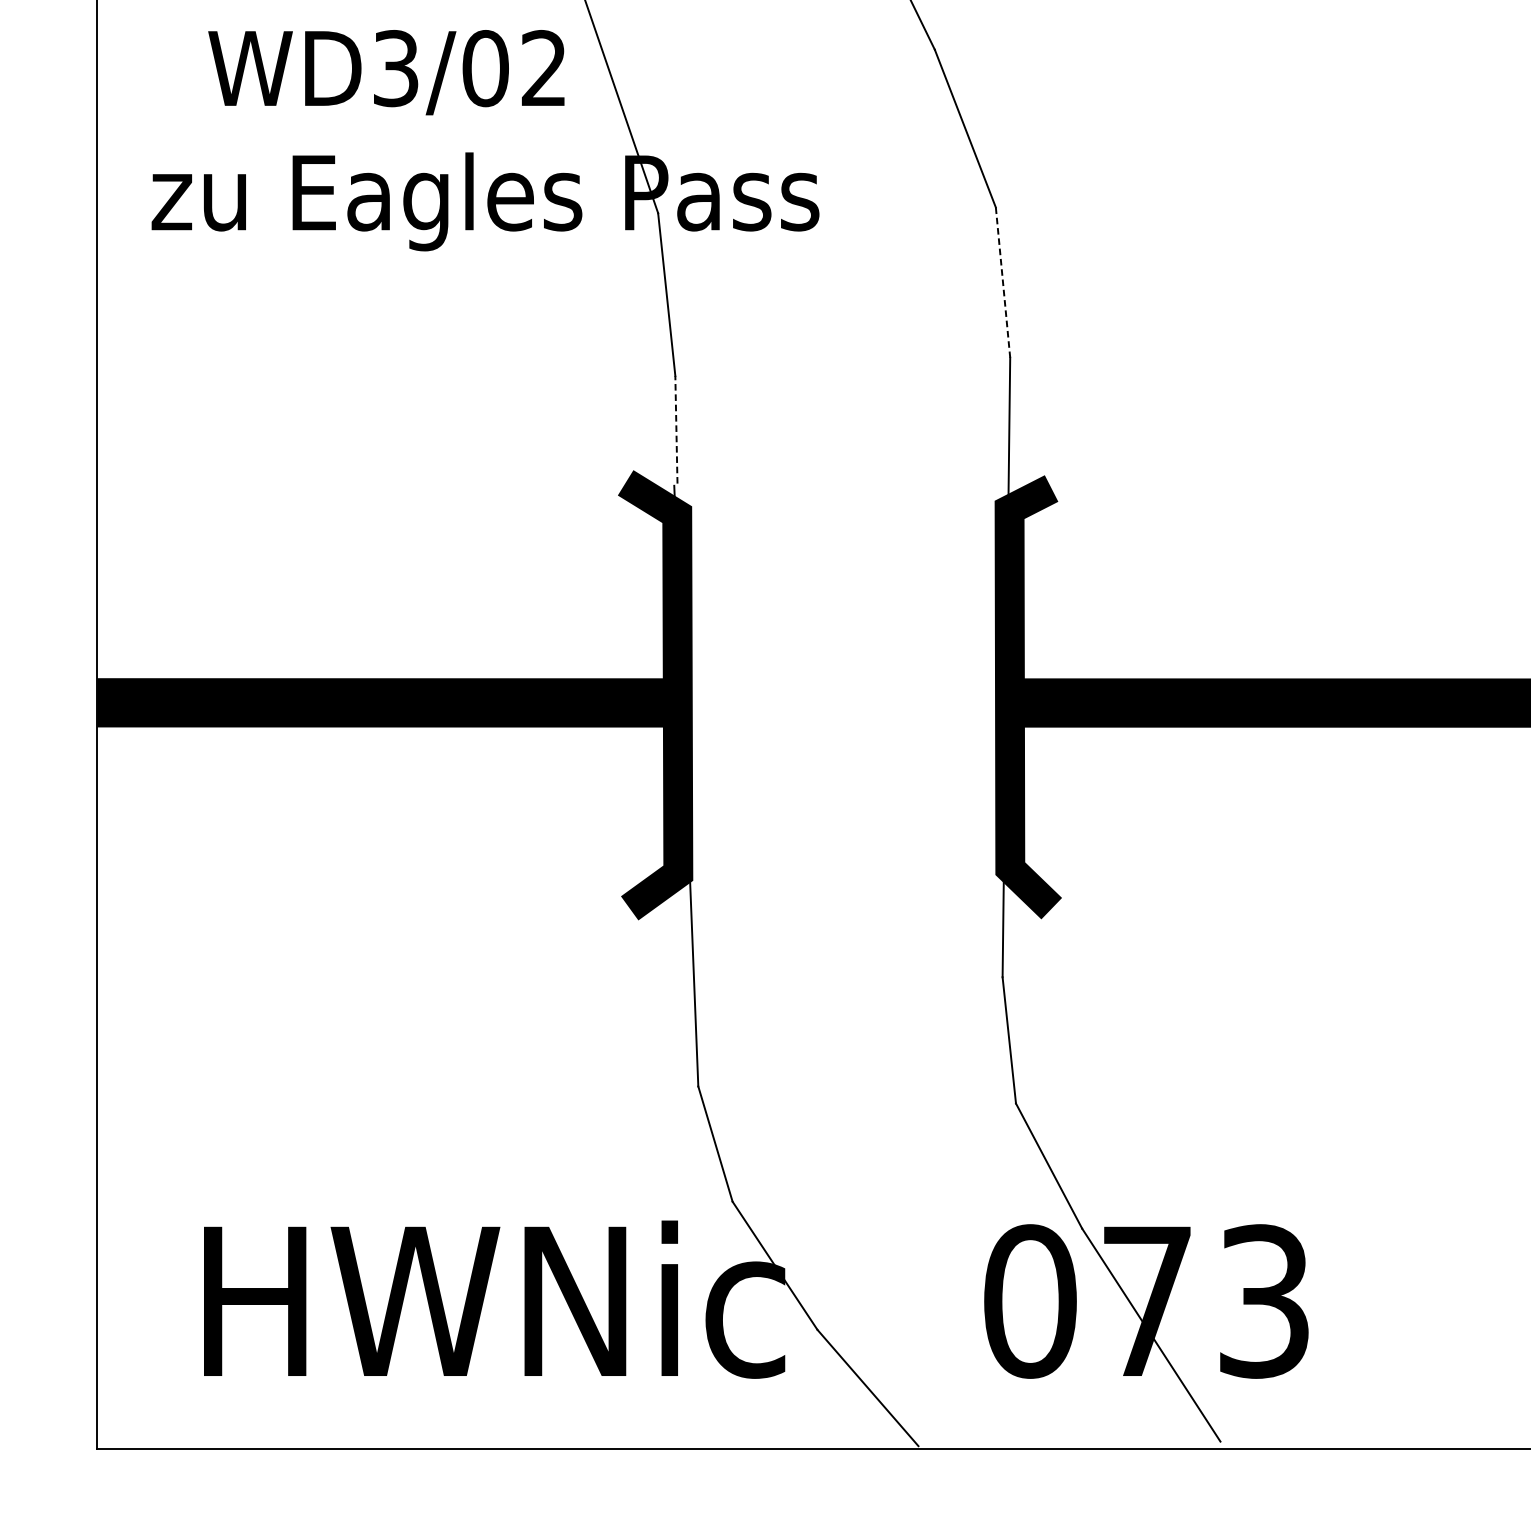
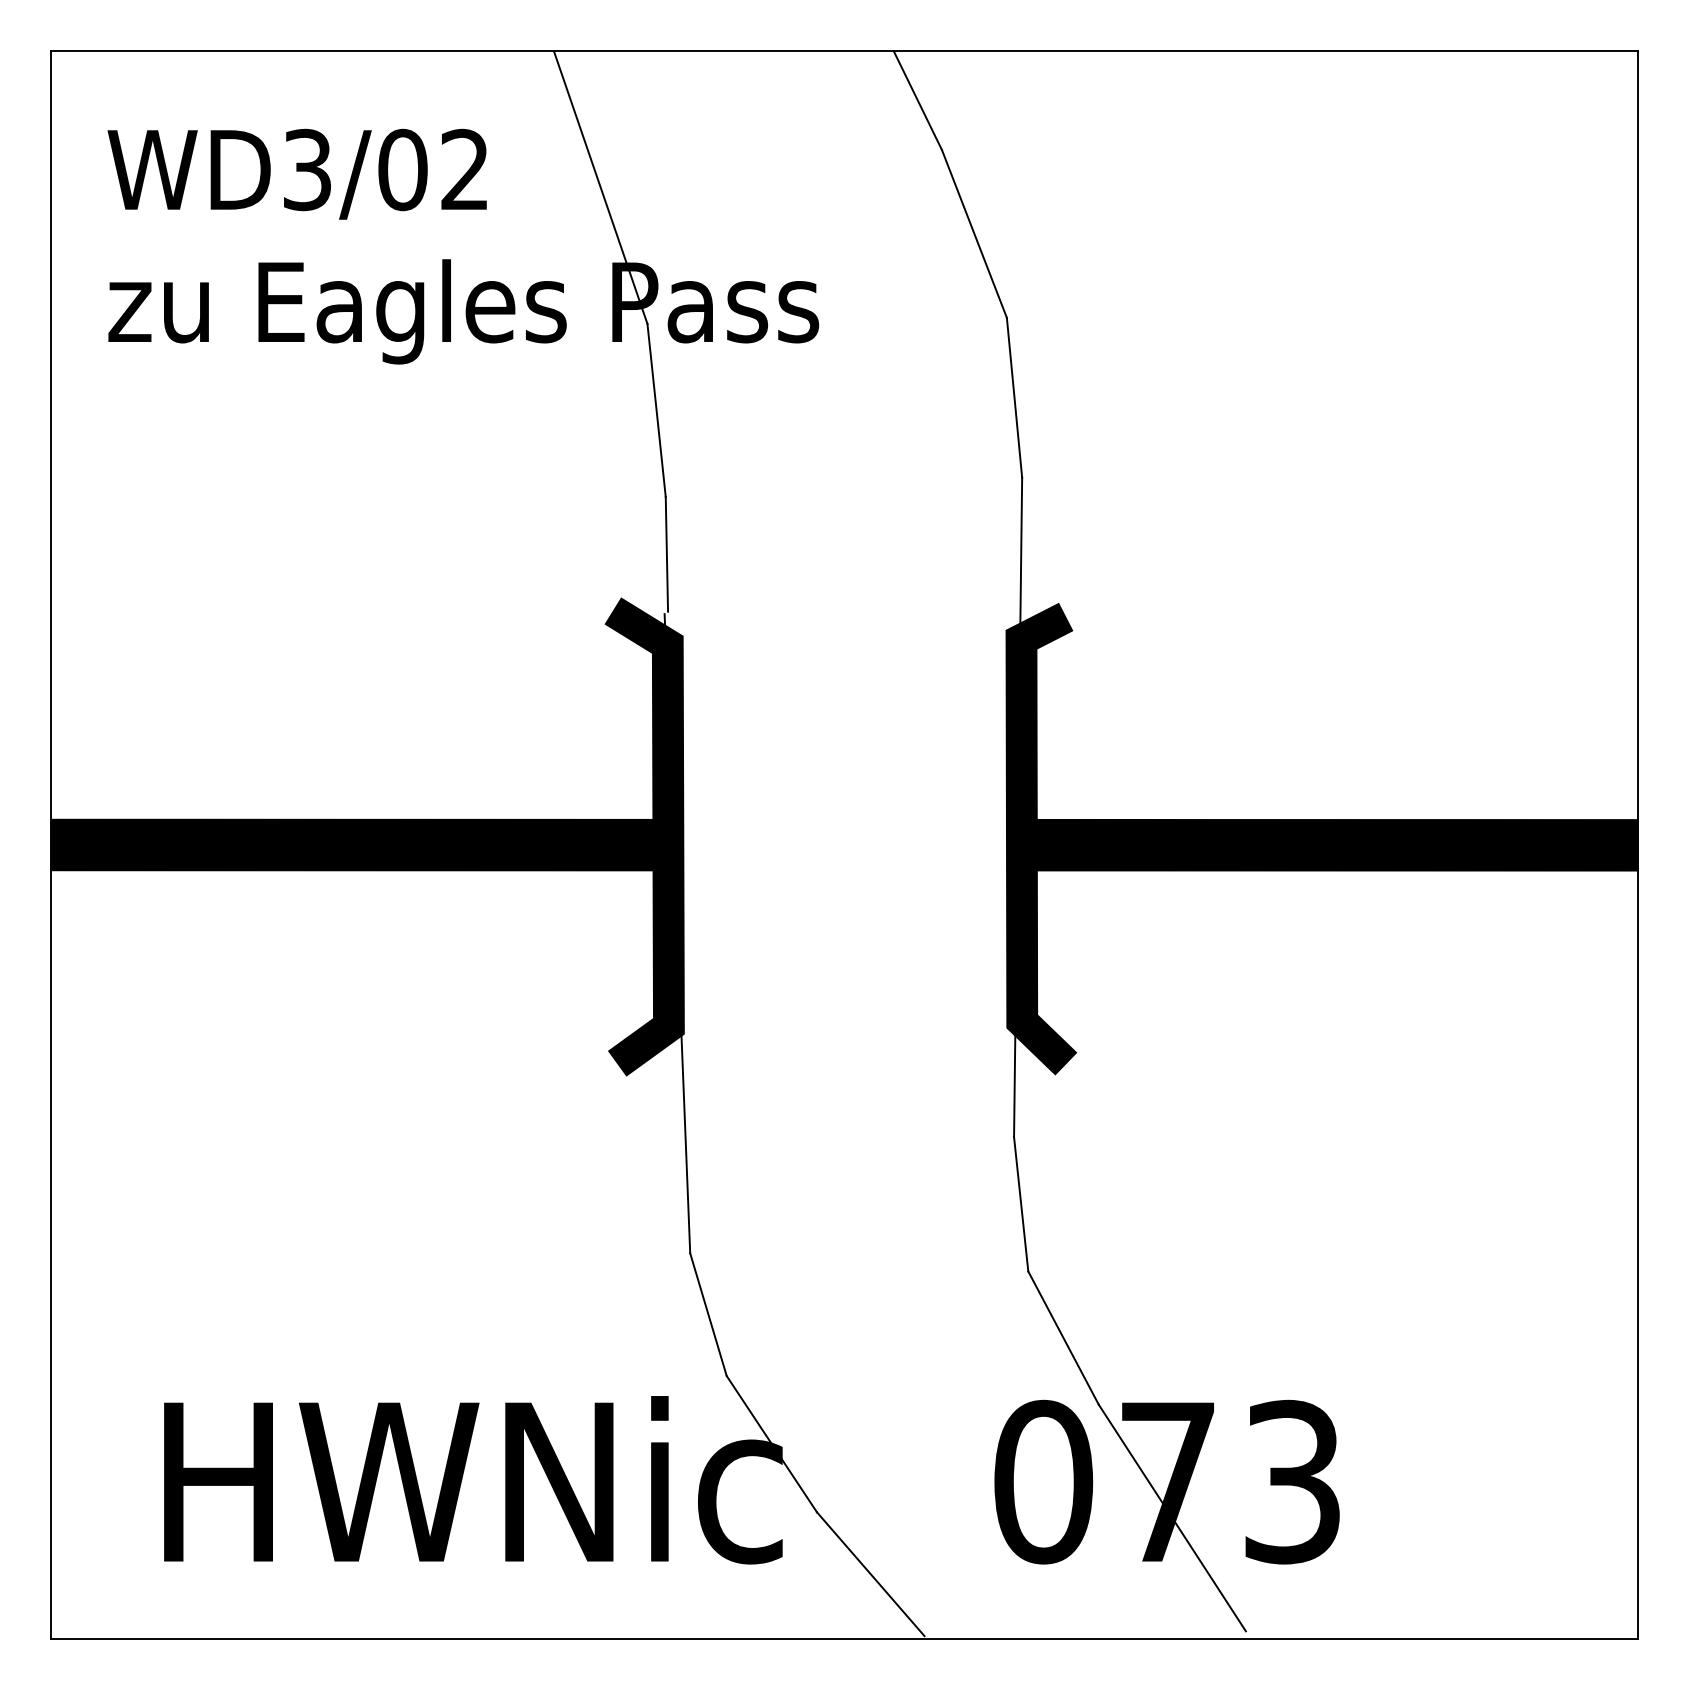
text: (385, 71) -> (296, 173), moved
line: (1003, 283) -> (1014, 398), dashed -> solid
line: (676, 428) -> (666, 553), dashed -> solid

